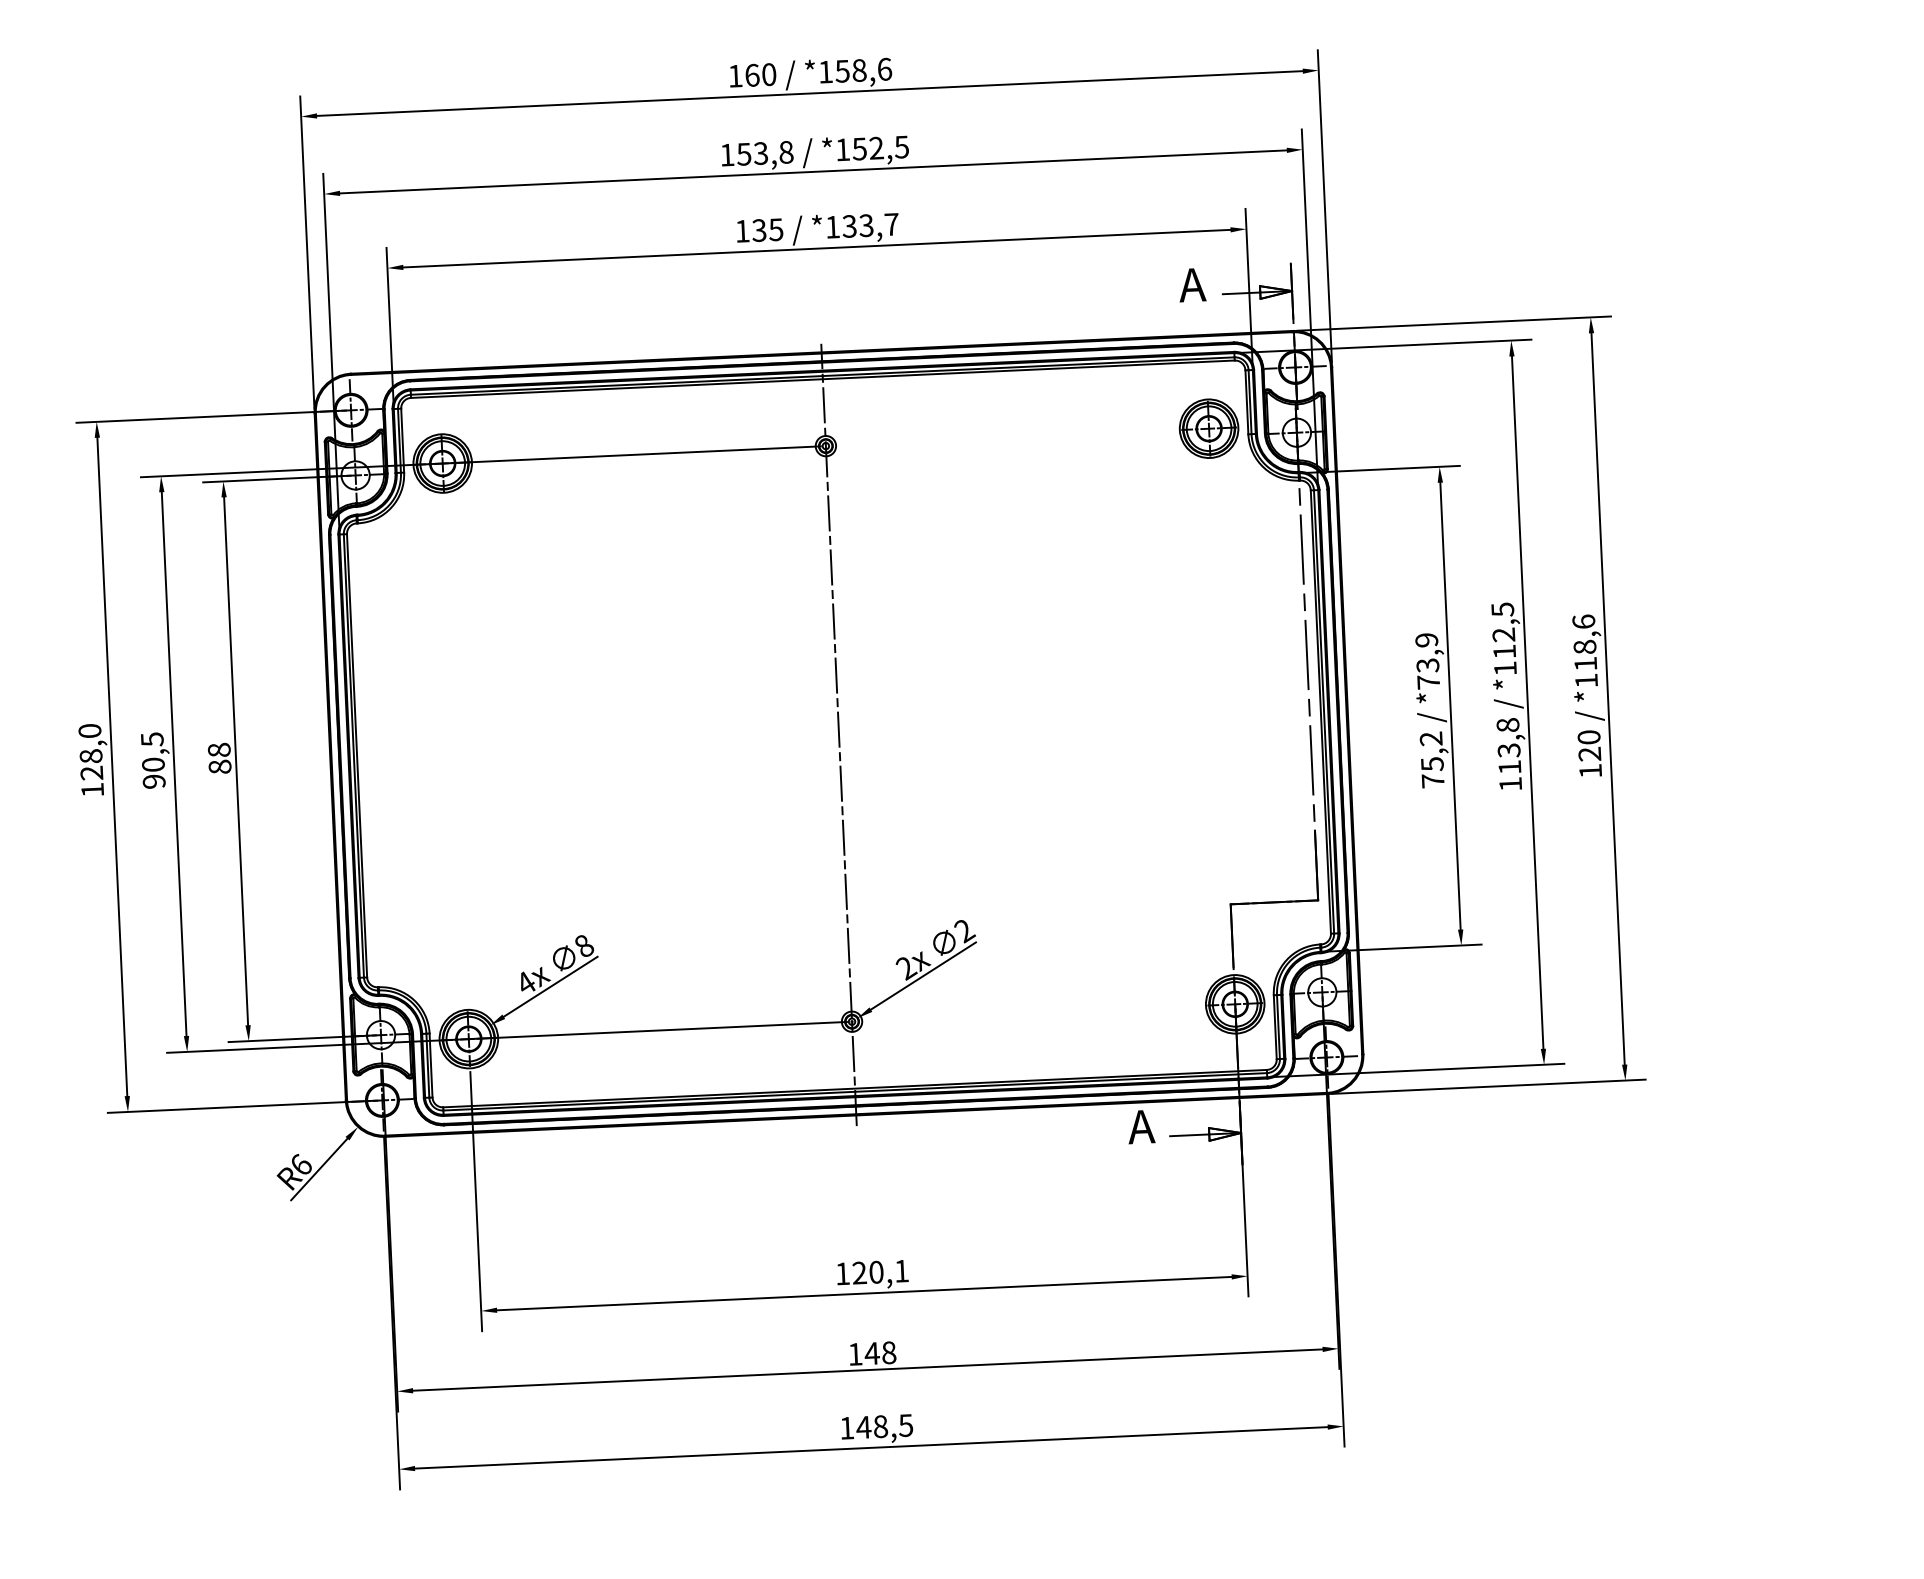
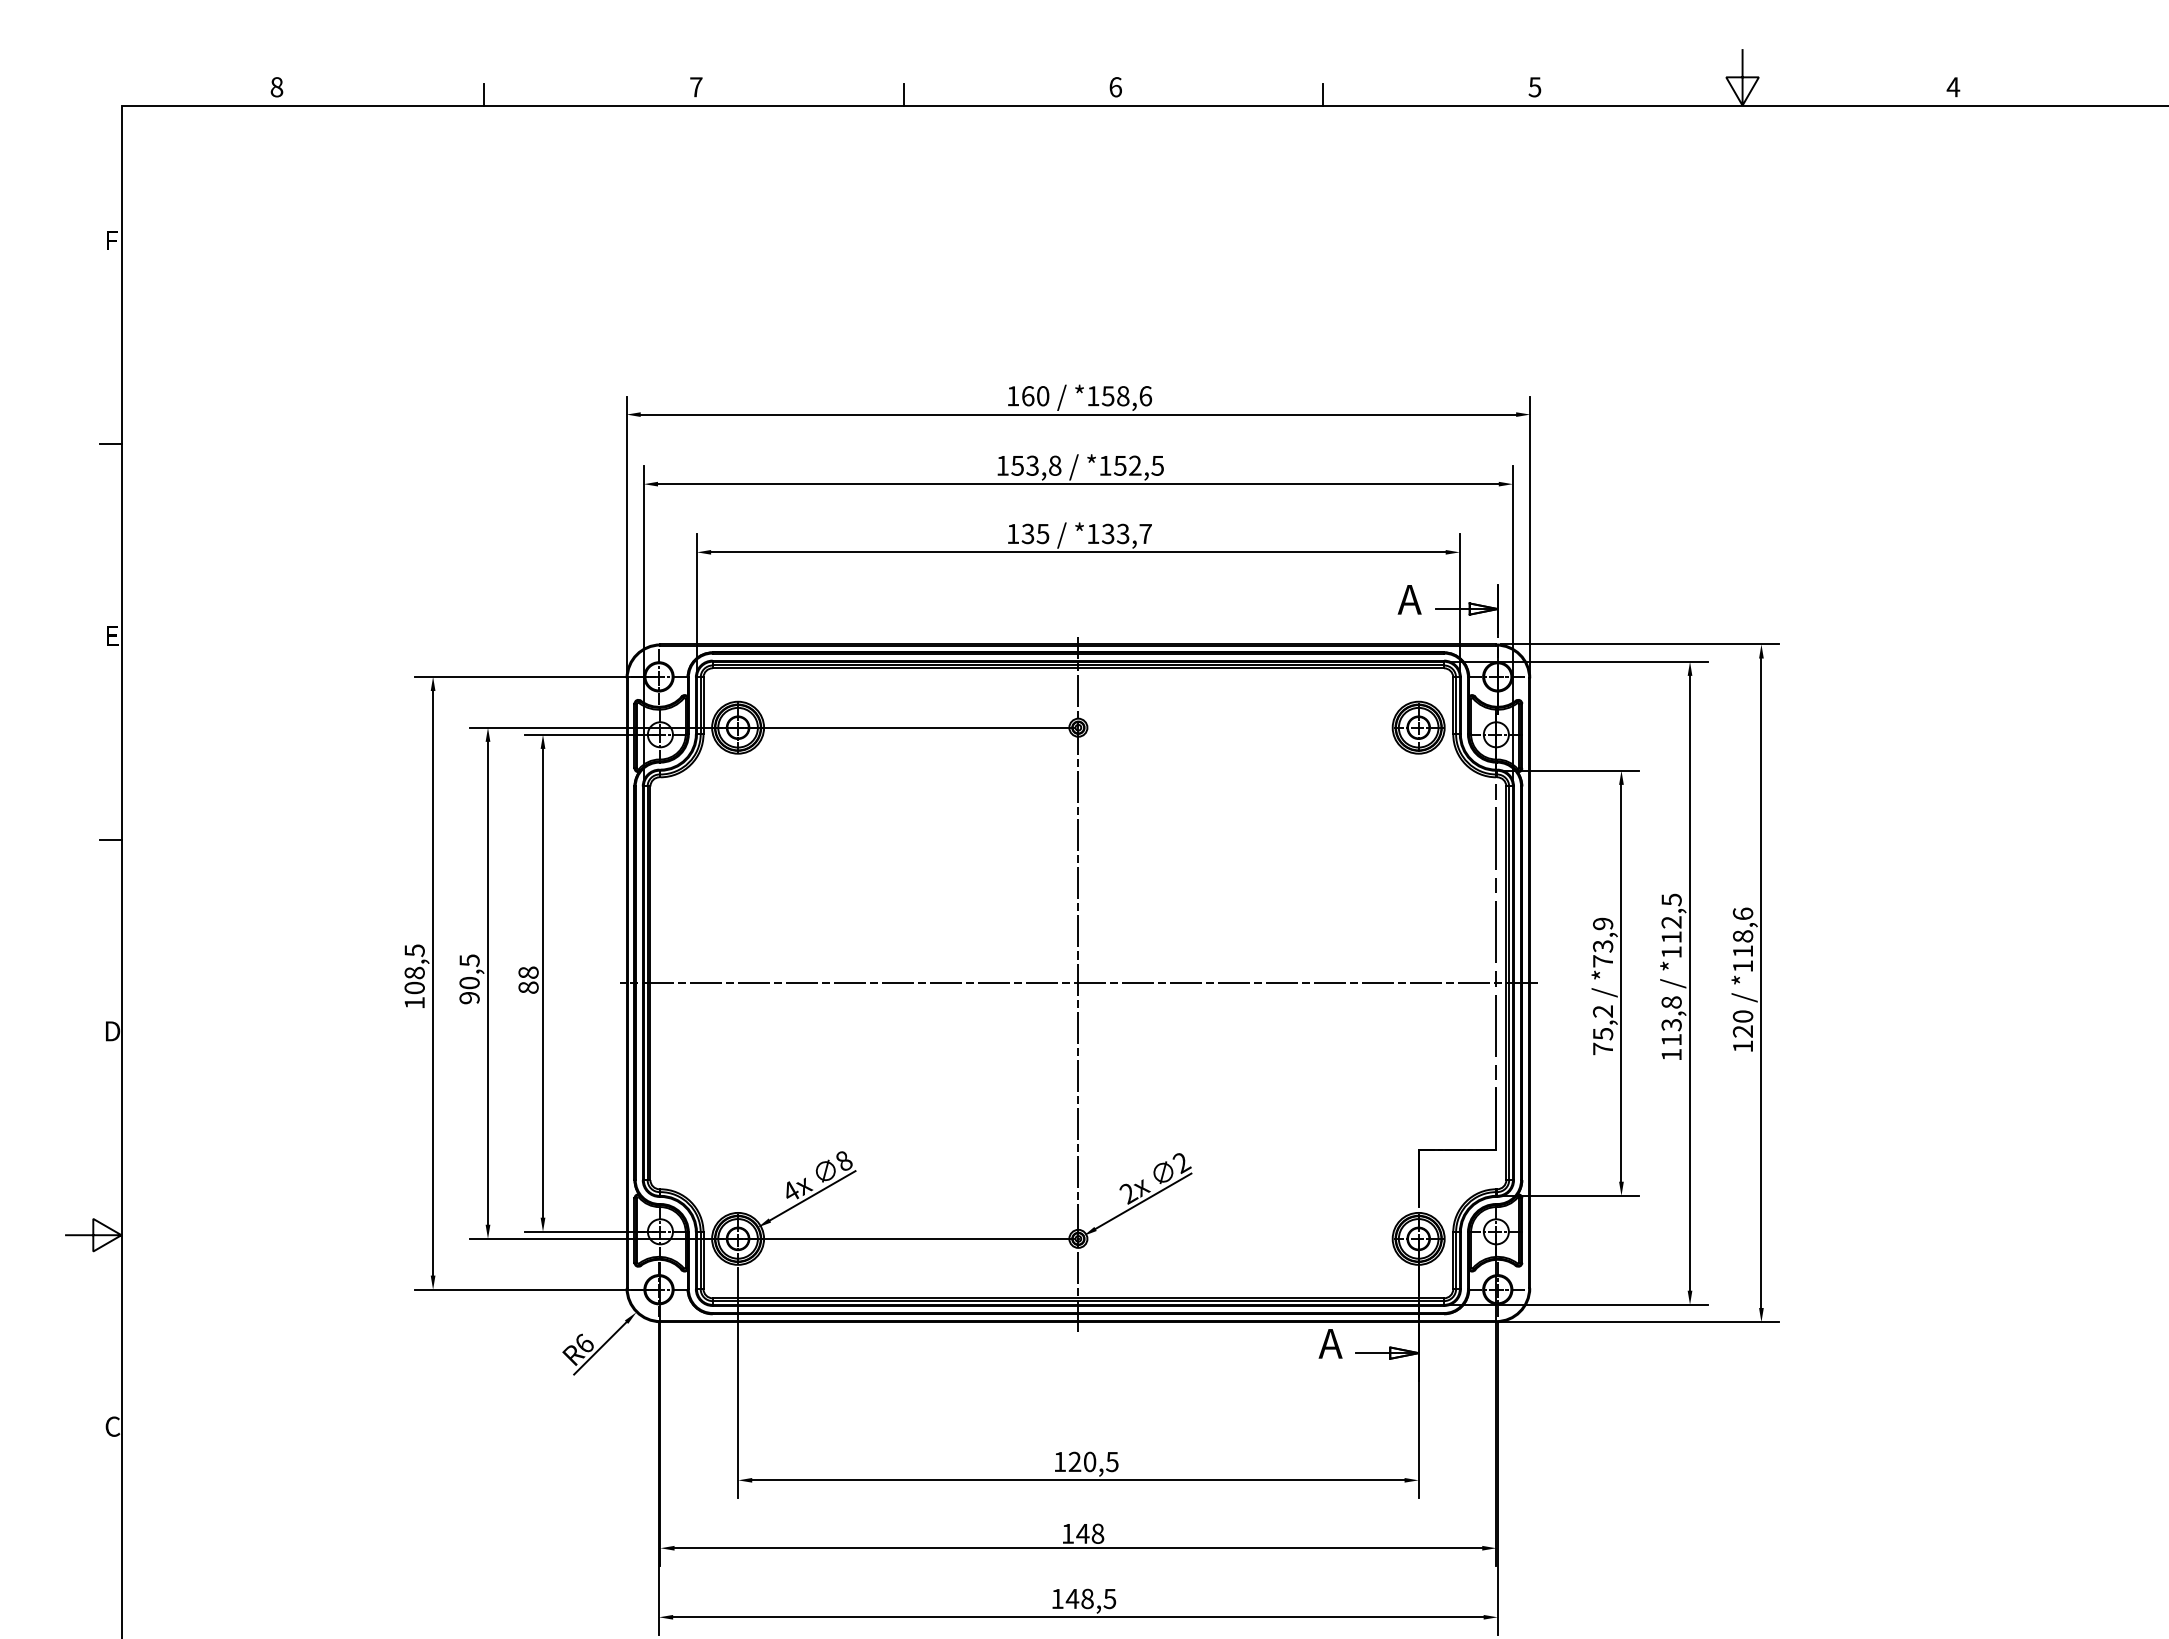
line: (839, 734) -> (1078, 983), added
text: (90, 752) -> (414, 969), 128,0 -> 108,5
text: (901, 1271) -> (1112, 1462), 120,1 -> 120,5

